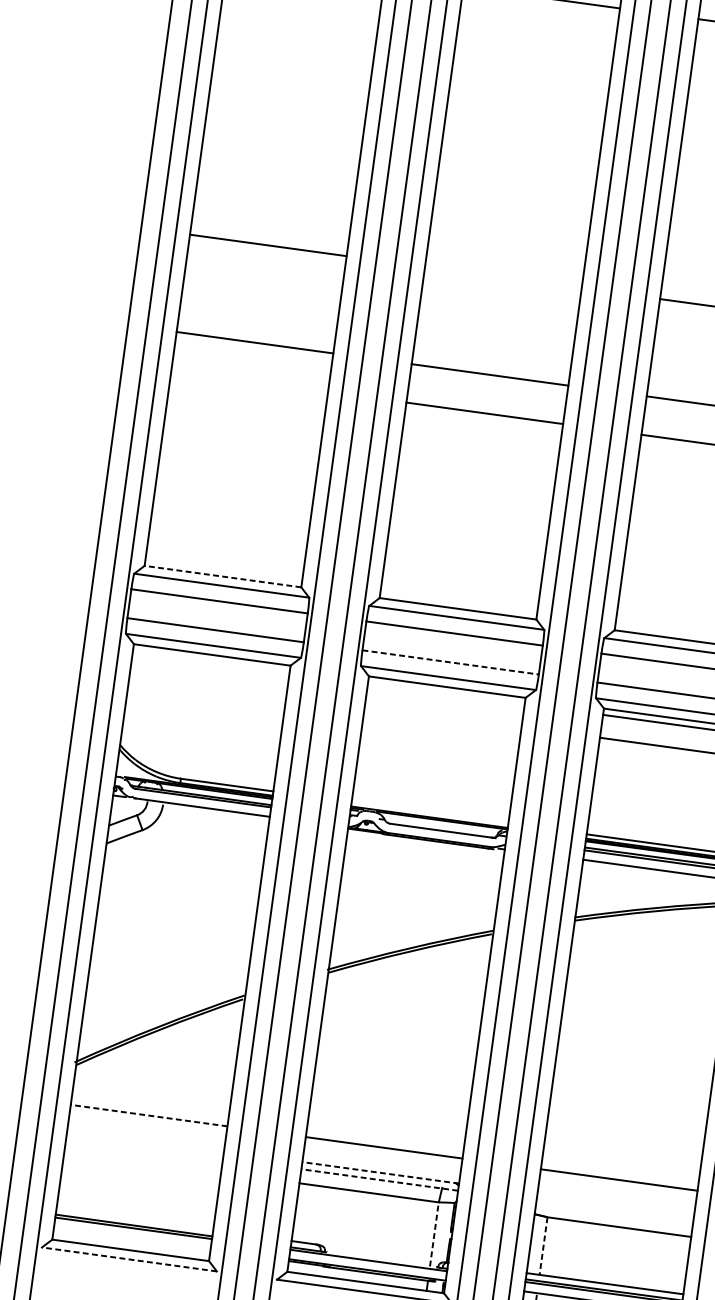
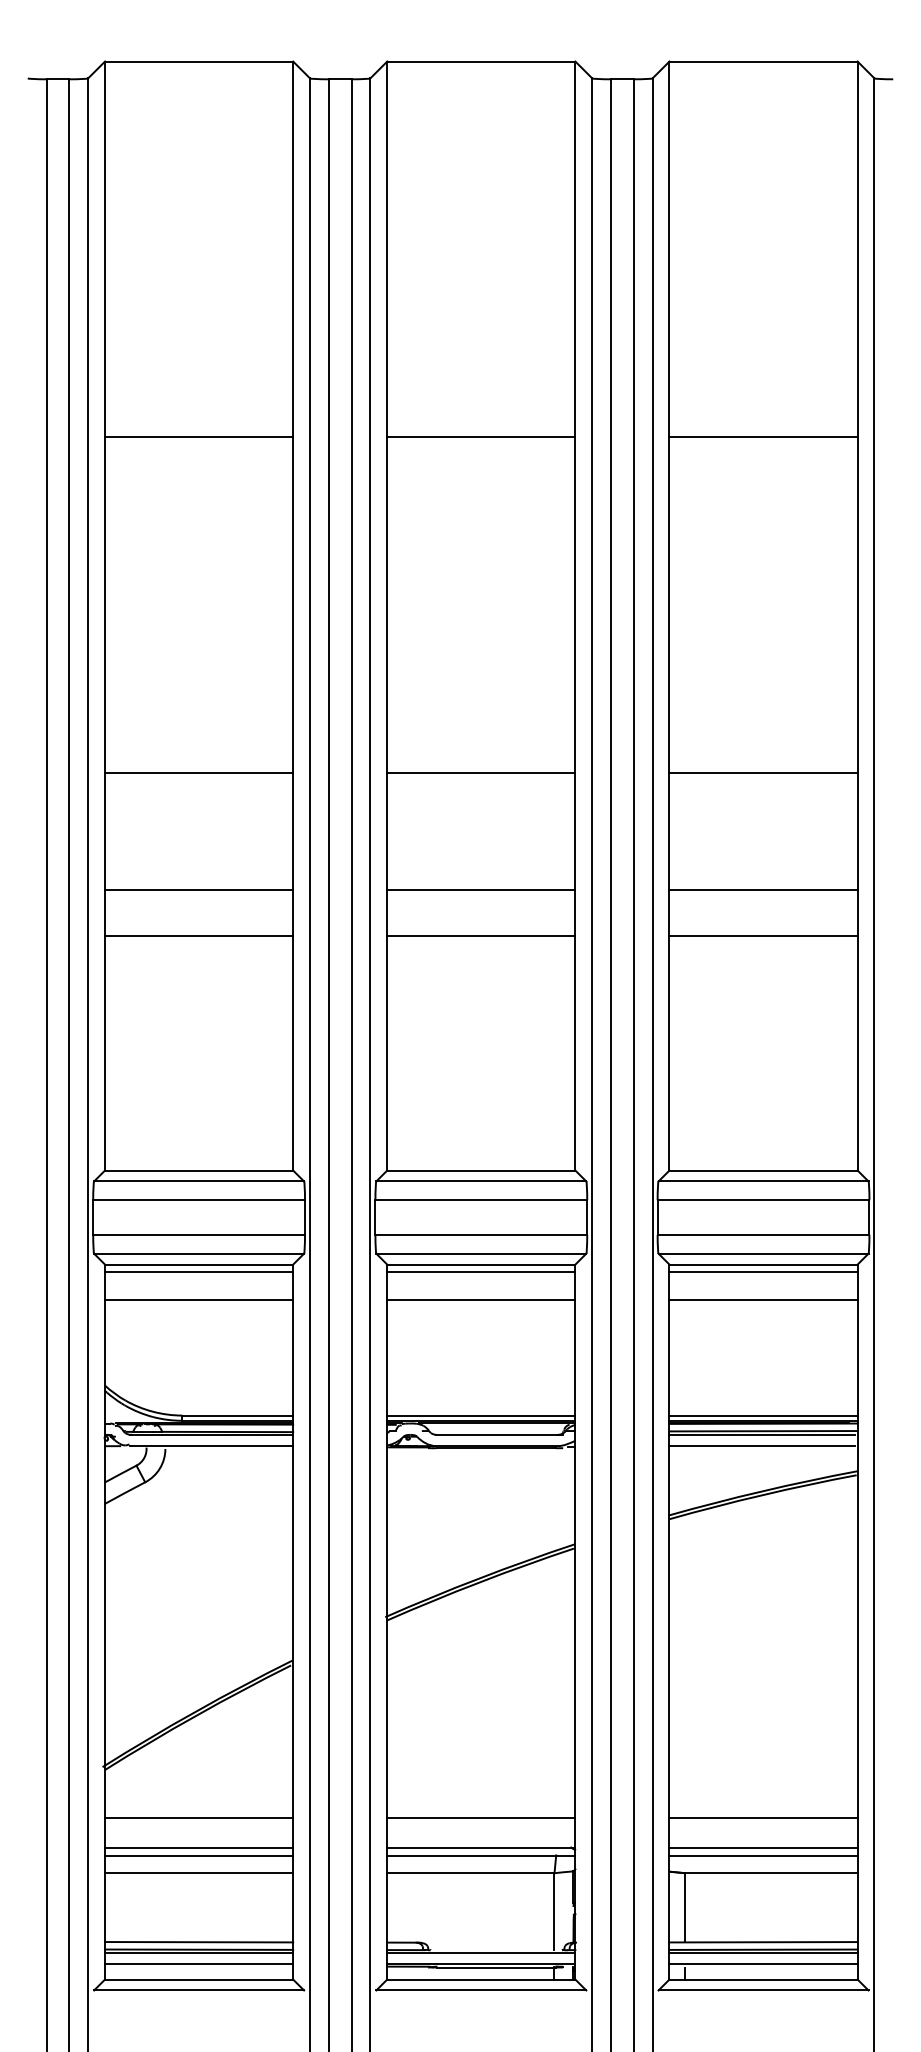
line: (503, 277) -> (481, 772), added
line: (250, 380) -> (199, 935), added
line: (222, 576) -> (198, 1170), dashed -> solid
line: (211, 661) -> (199, 1272), added
line: (450, 662) -> (481, 1234), dashed -> solid
line: (208, 684) -> (199, 1299), added
line: (446, 693) -> (481, 1272), added
line: (443, 716) -> (481, 1299), added
line: (430, 812) -> (481, 1415), added
line: (148, 1115) -> (198, 1817), dashed -> solid
line: (146, 1140) -> (199, 1847), added
line: (145, 1147) -> (199, 1856), added
line: (143, 1162) -> (199, 1873), added
line: (380, 1172) -> (480, 1847), dashed -> solid
line: (379, 1180) -> (480, 1856), dashed -> solid
line: (615, 1204) -> (763, 1847), added
line: (614, 1212) -> (763, 1856), added
line: (135, 1219) -> (199, 1942), added
line: (434, 1234) -> (554, 1911), dashed -> solid
line: (132, 1237) -> (199, 1964), added
line: (543, 1245) -> (685, 1907), dashed -> solid
line: (129, 1259) -> (199, 1990), dashed -> solid

